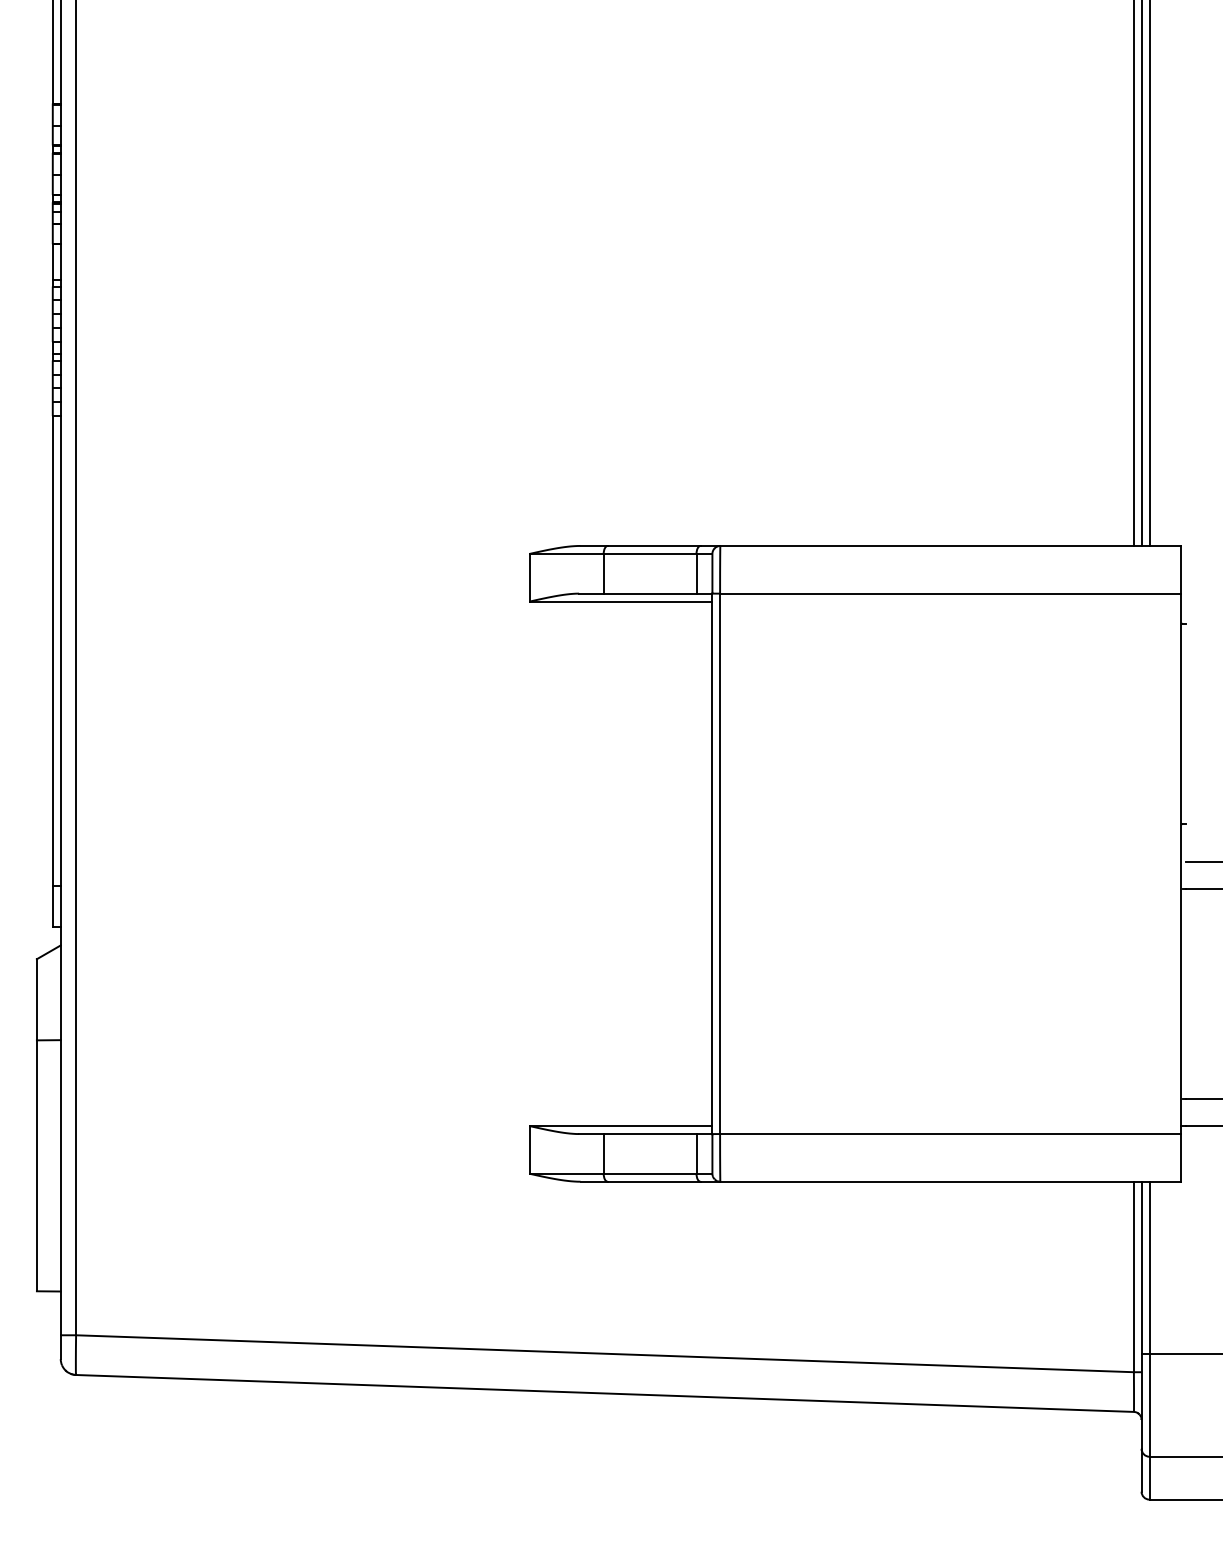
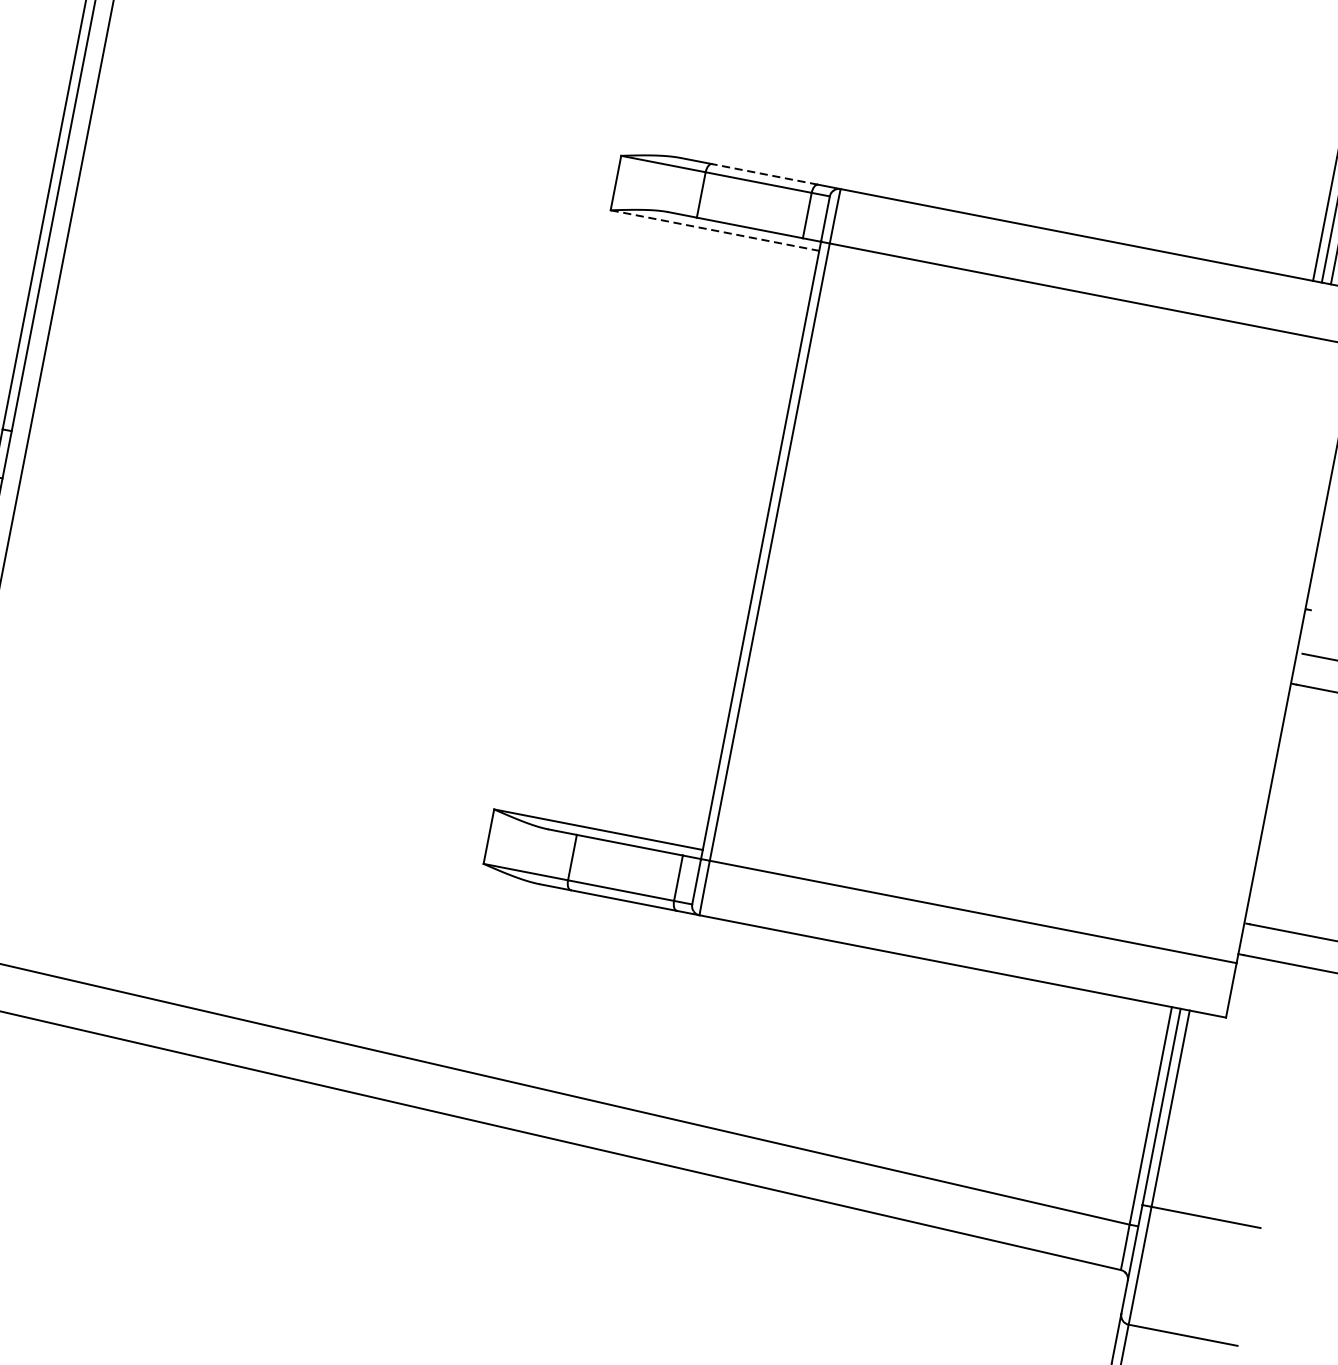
line: (653, 545) -> (764, 173), solid -> dashed
line: (621, 601) -> (715, 230), solid -> dashed

